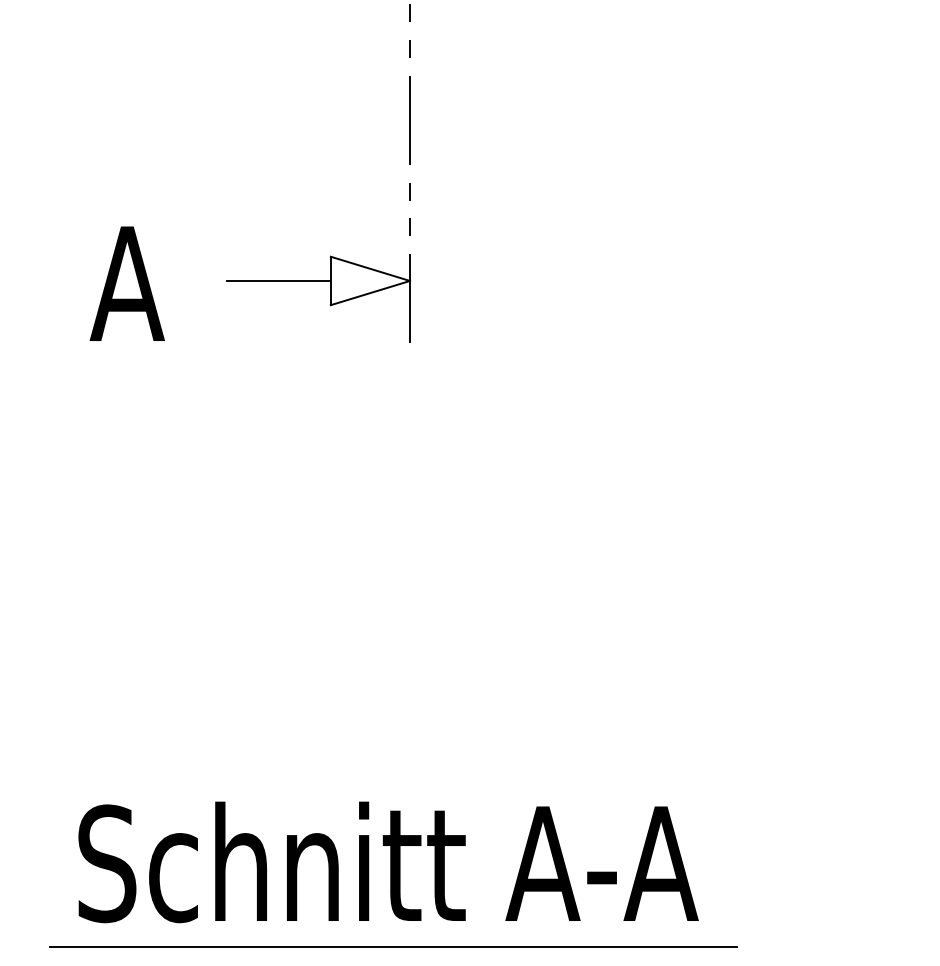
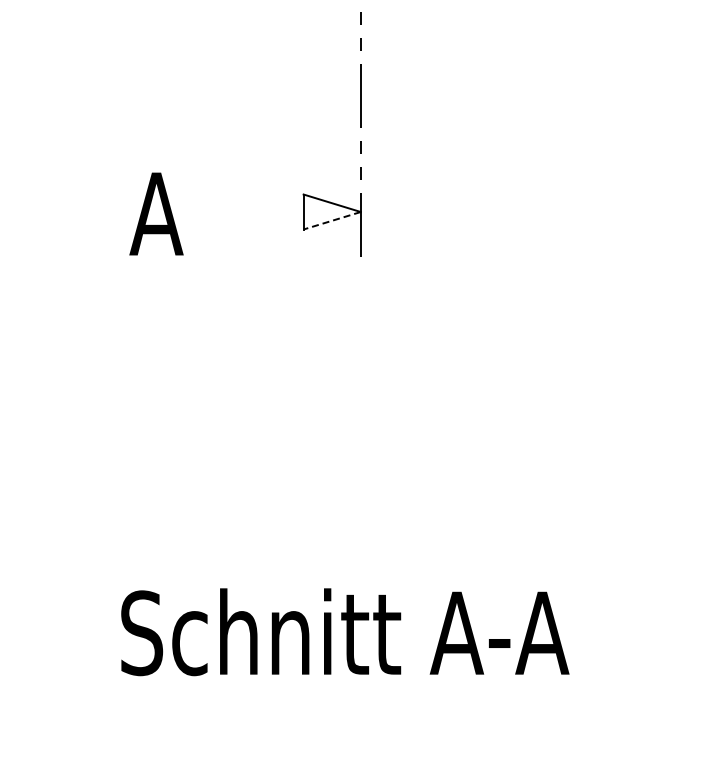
line: (278, 281) -> (265, 212), removed
line: (370, 292) -> (332, 220), solid -> dashed
line: (392, 947) -> (348, 693), removed

